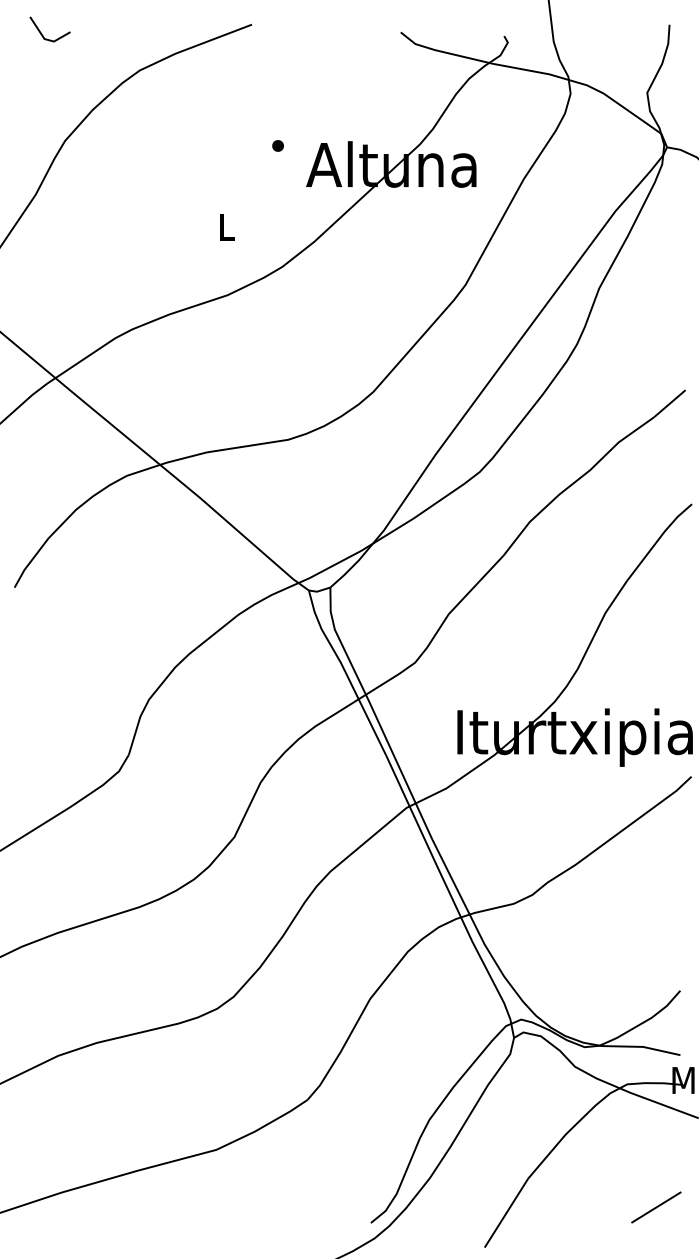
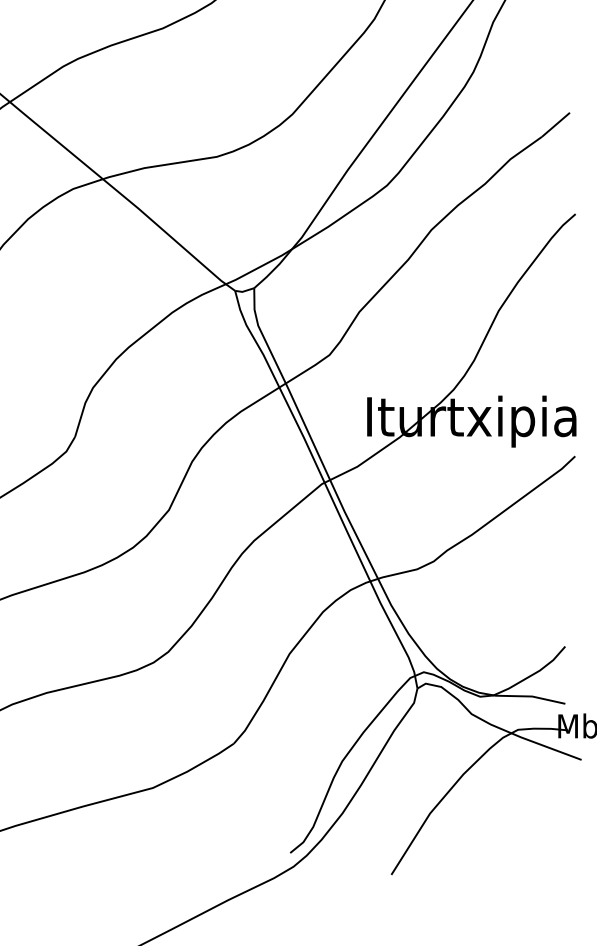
line: (656, 1207) -> (544, 839), removed

